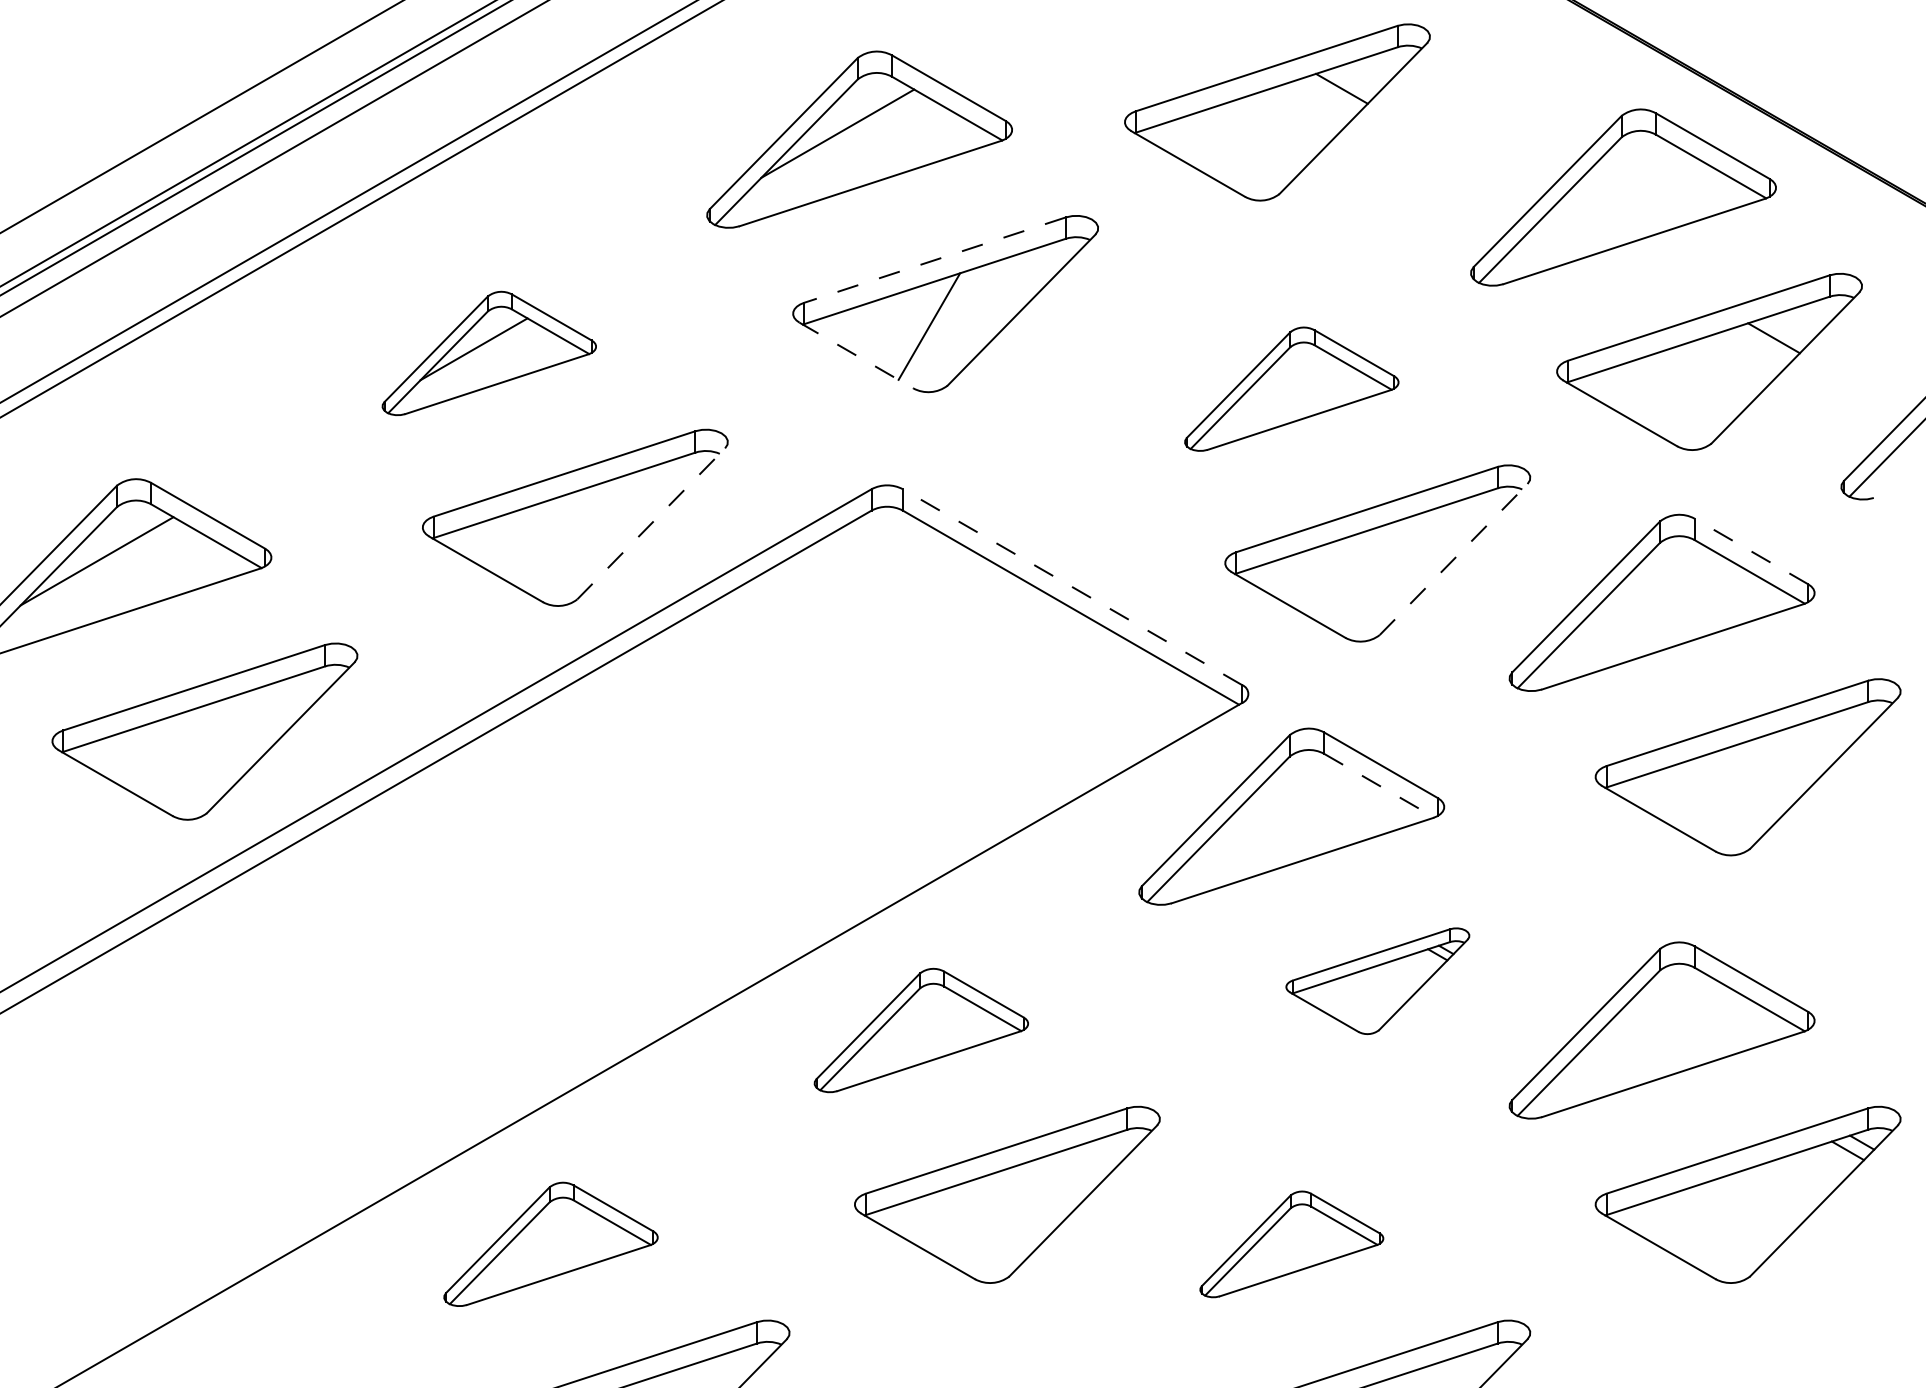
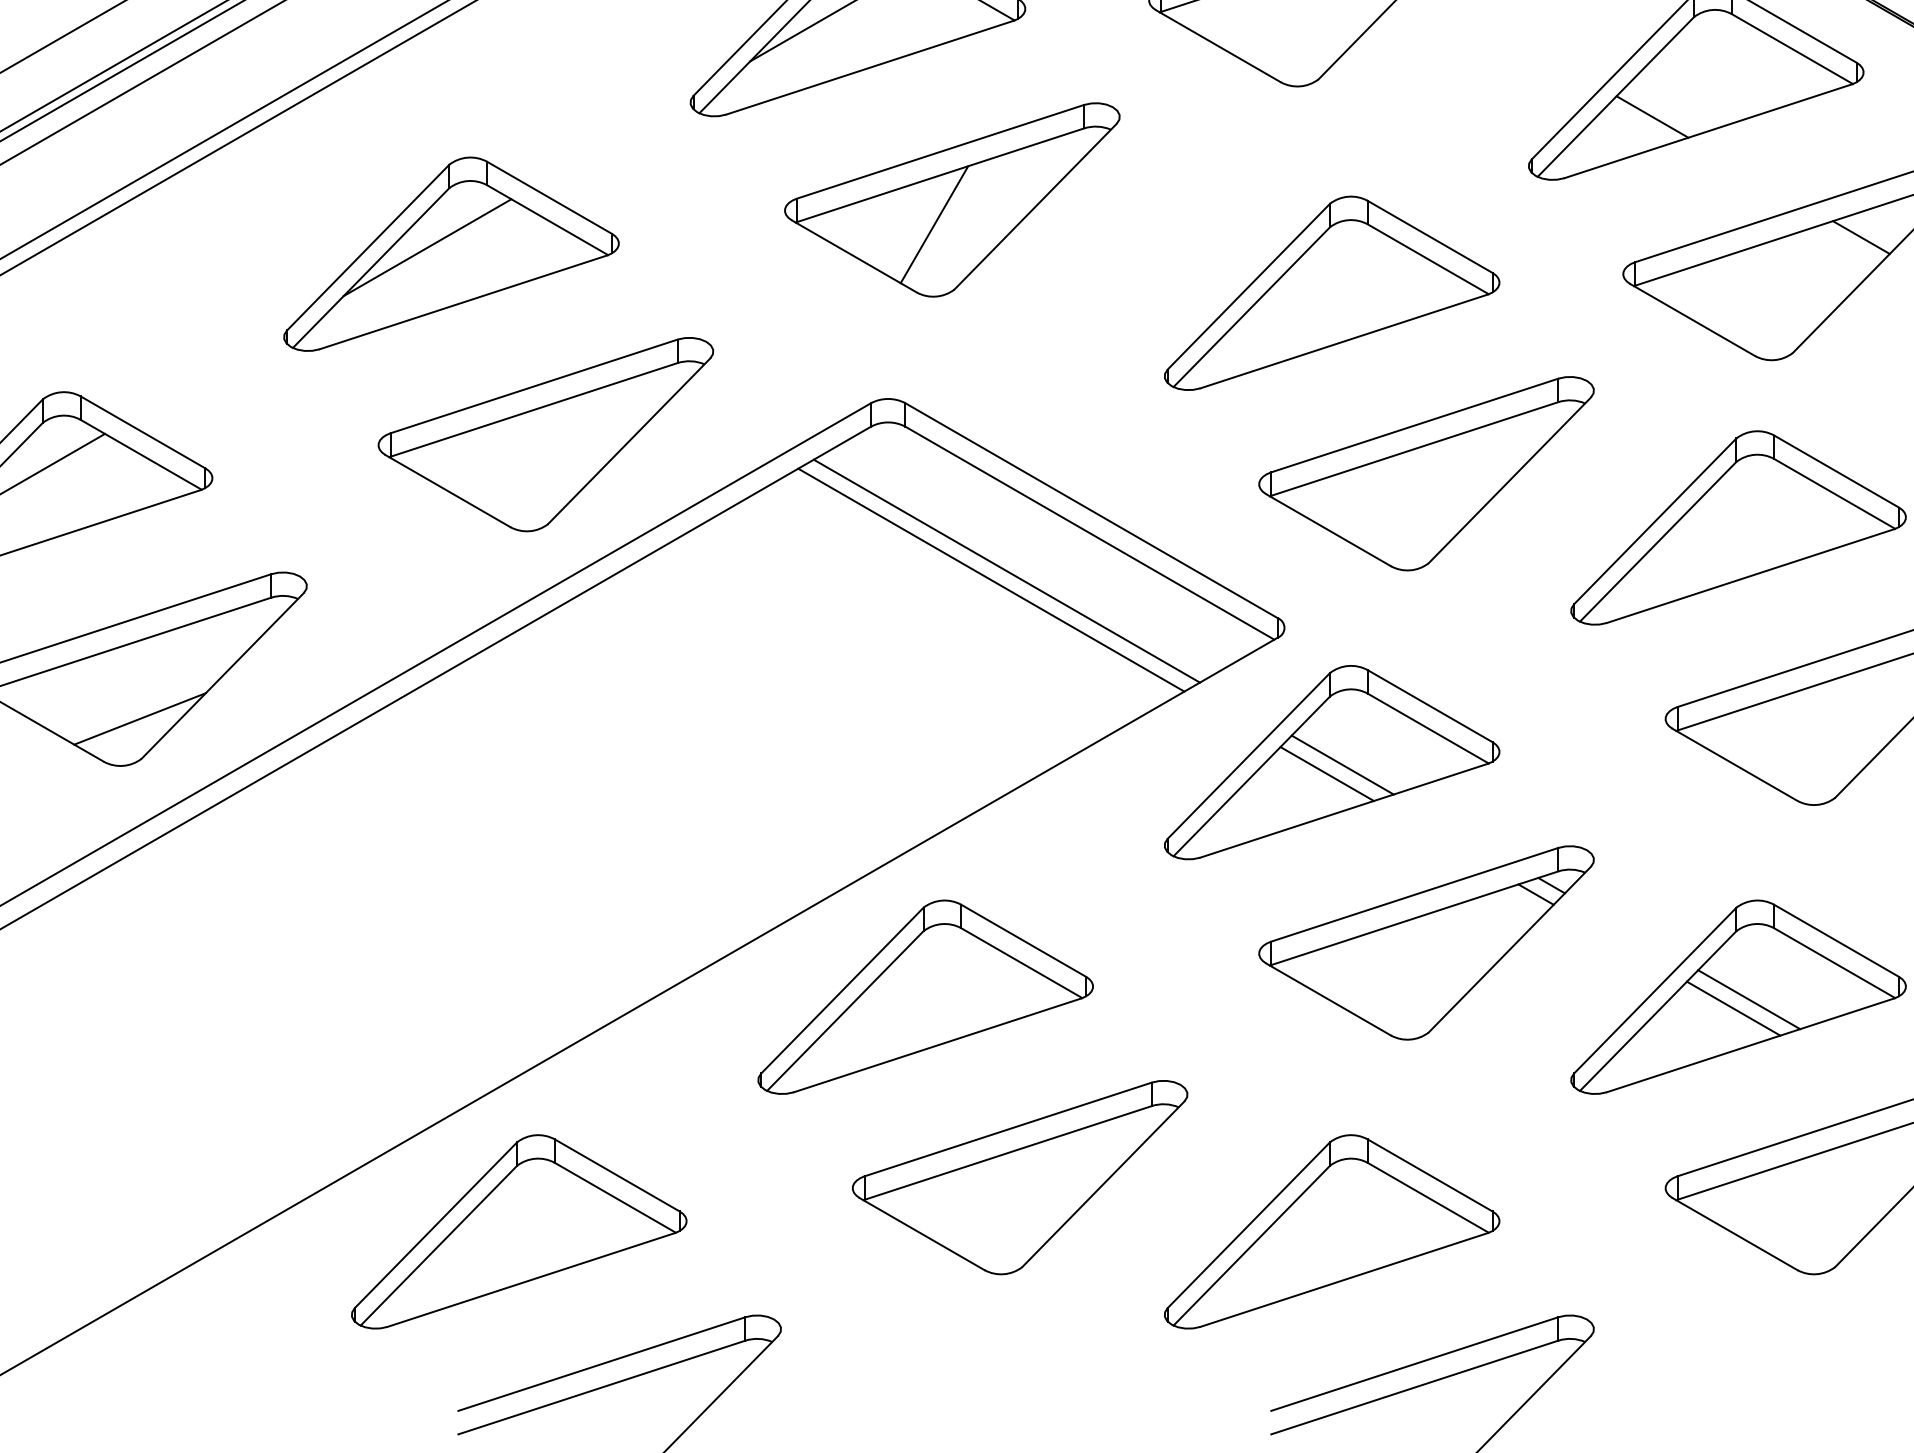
line: (1583, 228) -> (1652, 117), added
line: (934, 260) -> (940, 152), dashed -> solid
part: (489, 353) -> (451, 254), size x1.43
line: (856, 355) -> (854, 256), dashed -> solid
part: (1291, 389) -> (1331, 293), size x1.43
line: (651, 523) -> (629, 440), dashed -> solid
line: (1751, 551) -> (1836, 471), dashed -> solid
line: (1453, 559) -> (1509, 480), dashed -> solid
line: (1071, 586) -> (1090, 509), dashed -> solid
line: (995, 641) -> (1007, 570), added
line: (981, 650) -> (991, 580), added
line: (205, 776) -> (140, 718), added
line: (1379, 785) -> (1428, 728), dashed -> solid
line: (1300, 818) -> (1341, 764), added
line: (1286, 826) -> (1326, 773), added
part: (1377, 981) -> (1426, 943), size x1.67
part: (921, 1030) -> (925, 997), size x1.43
line: (1671, 1032) -> (1748, 999), added
line: (1657, 1040) -> (1733, 1008), added
part: (550, 1244) -> (518, 1232), size x1.43
part: (1291, 1244) -> (1331, 1232), size x1.67

